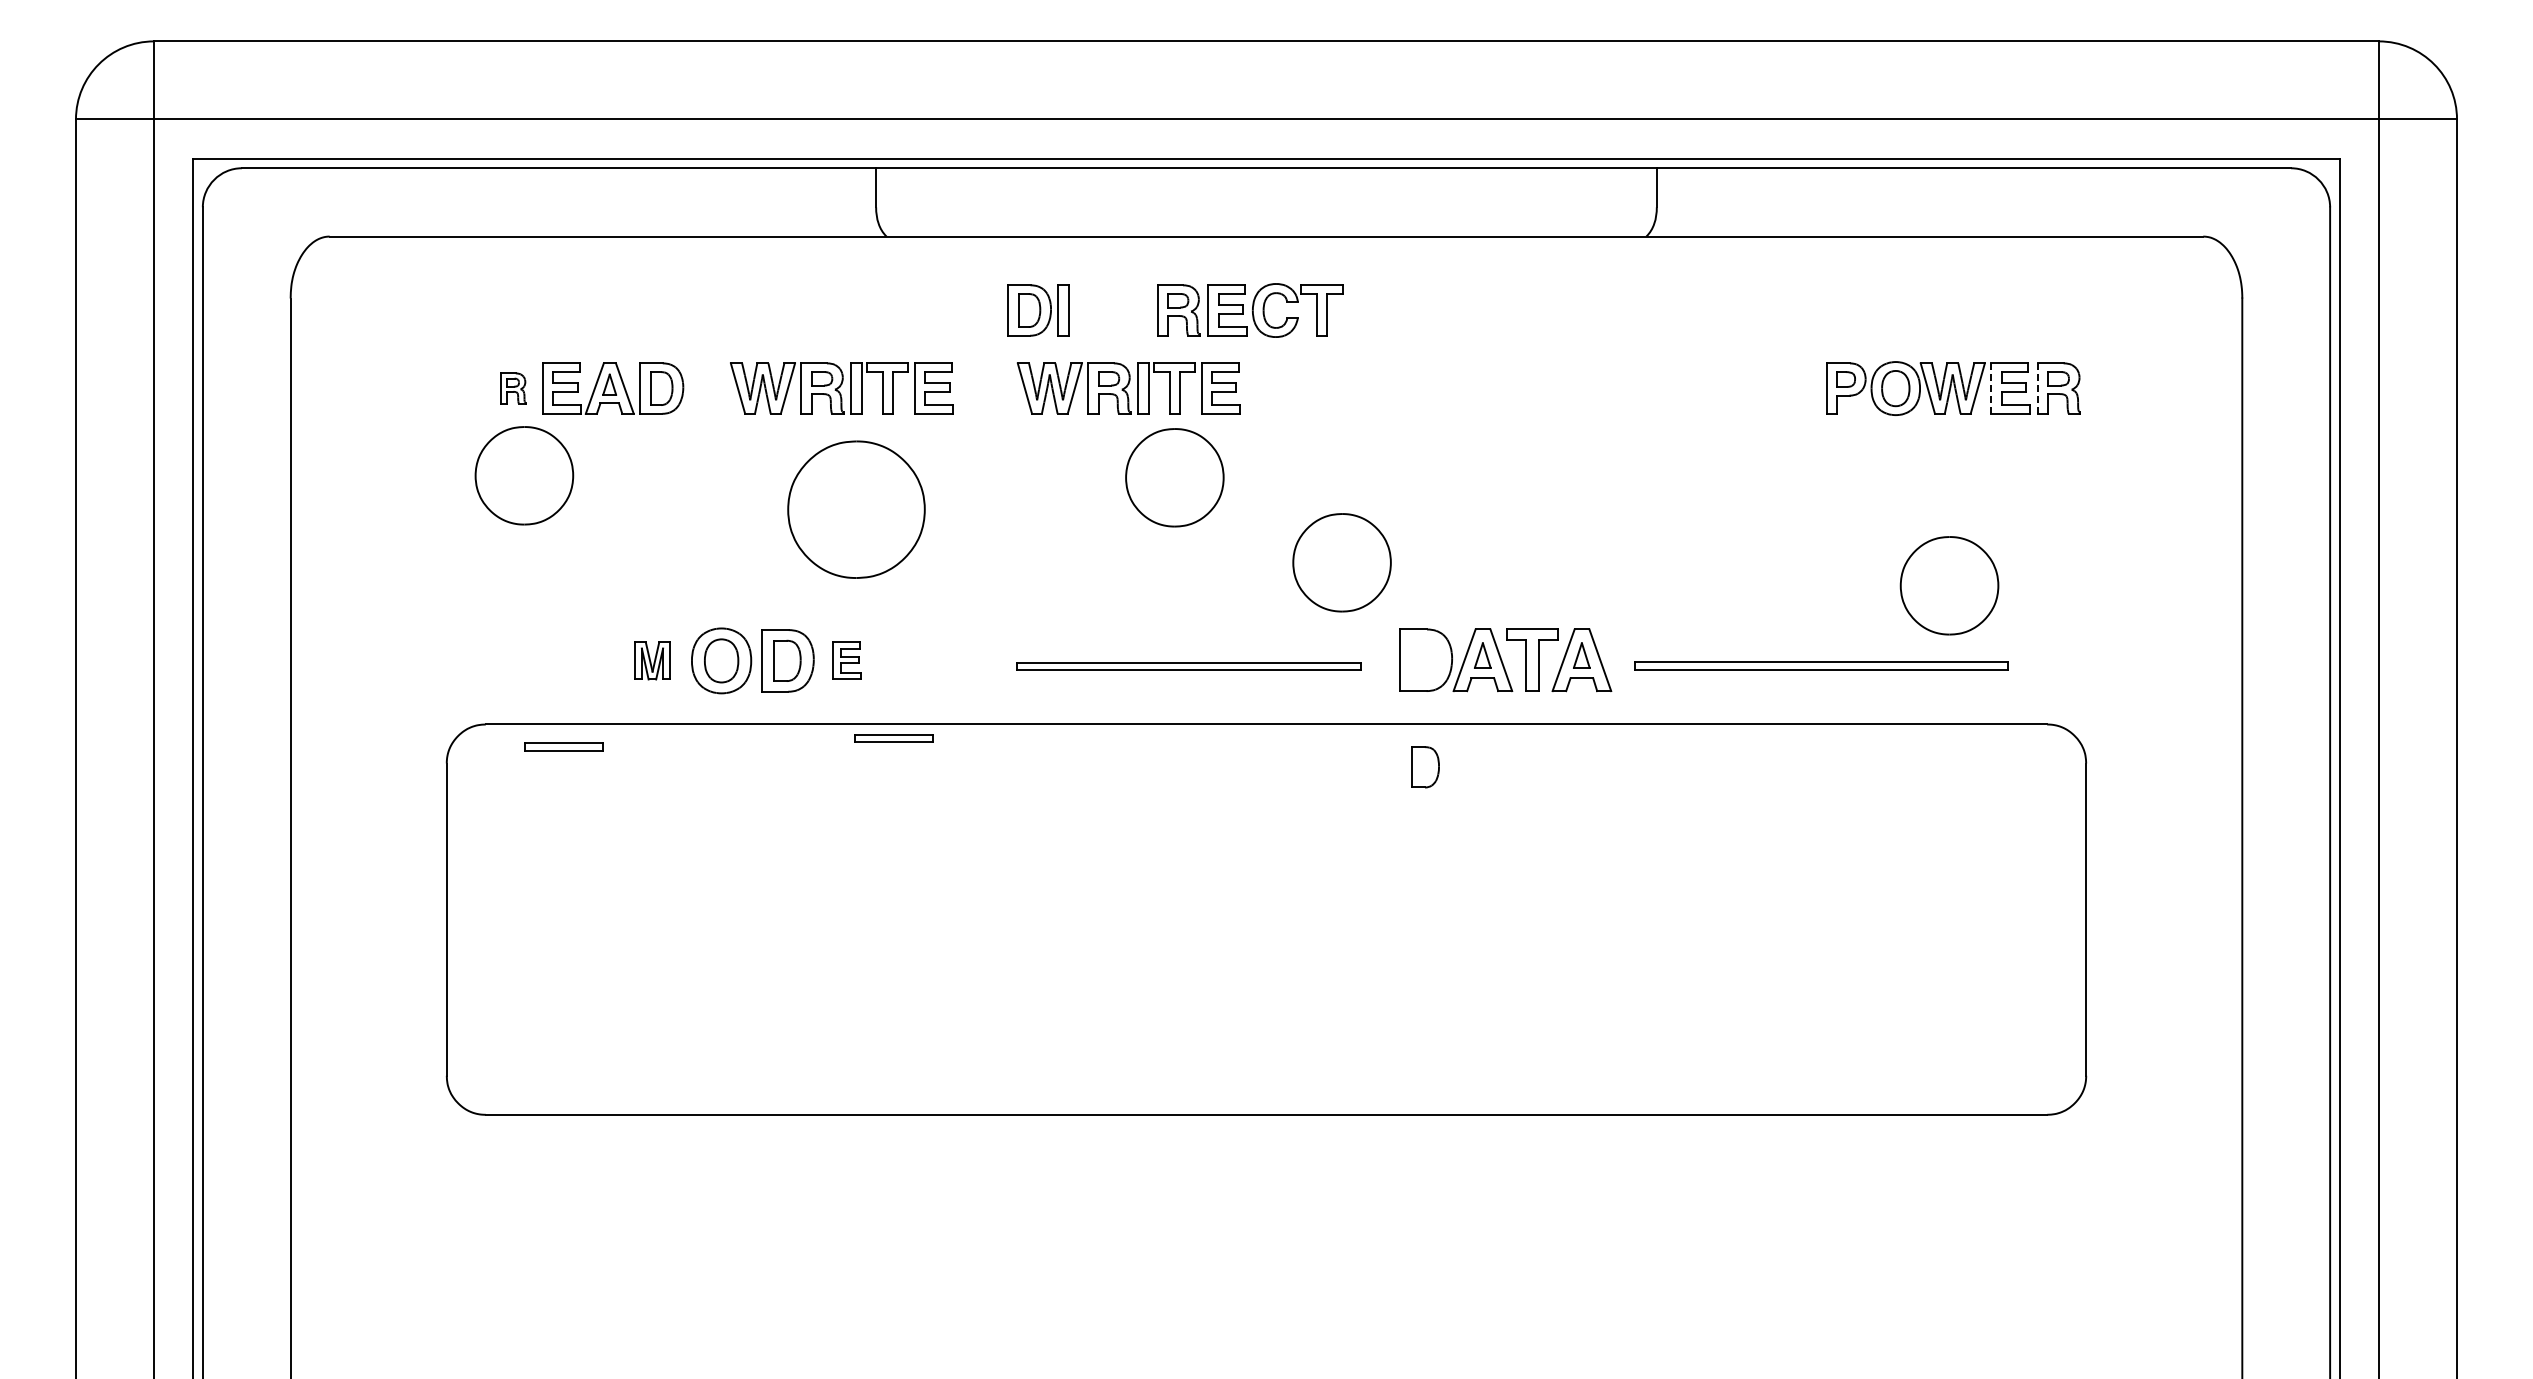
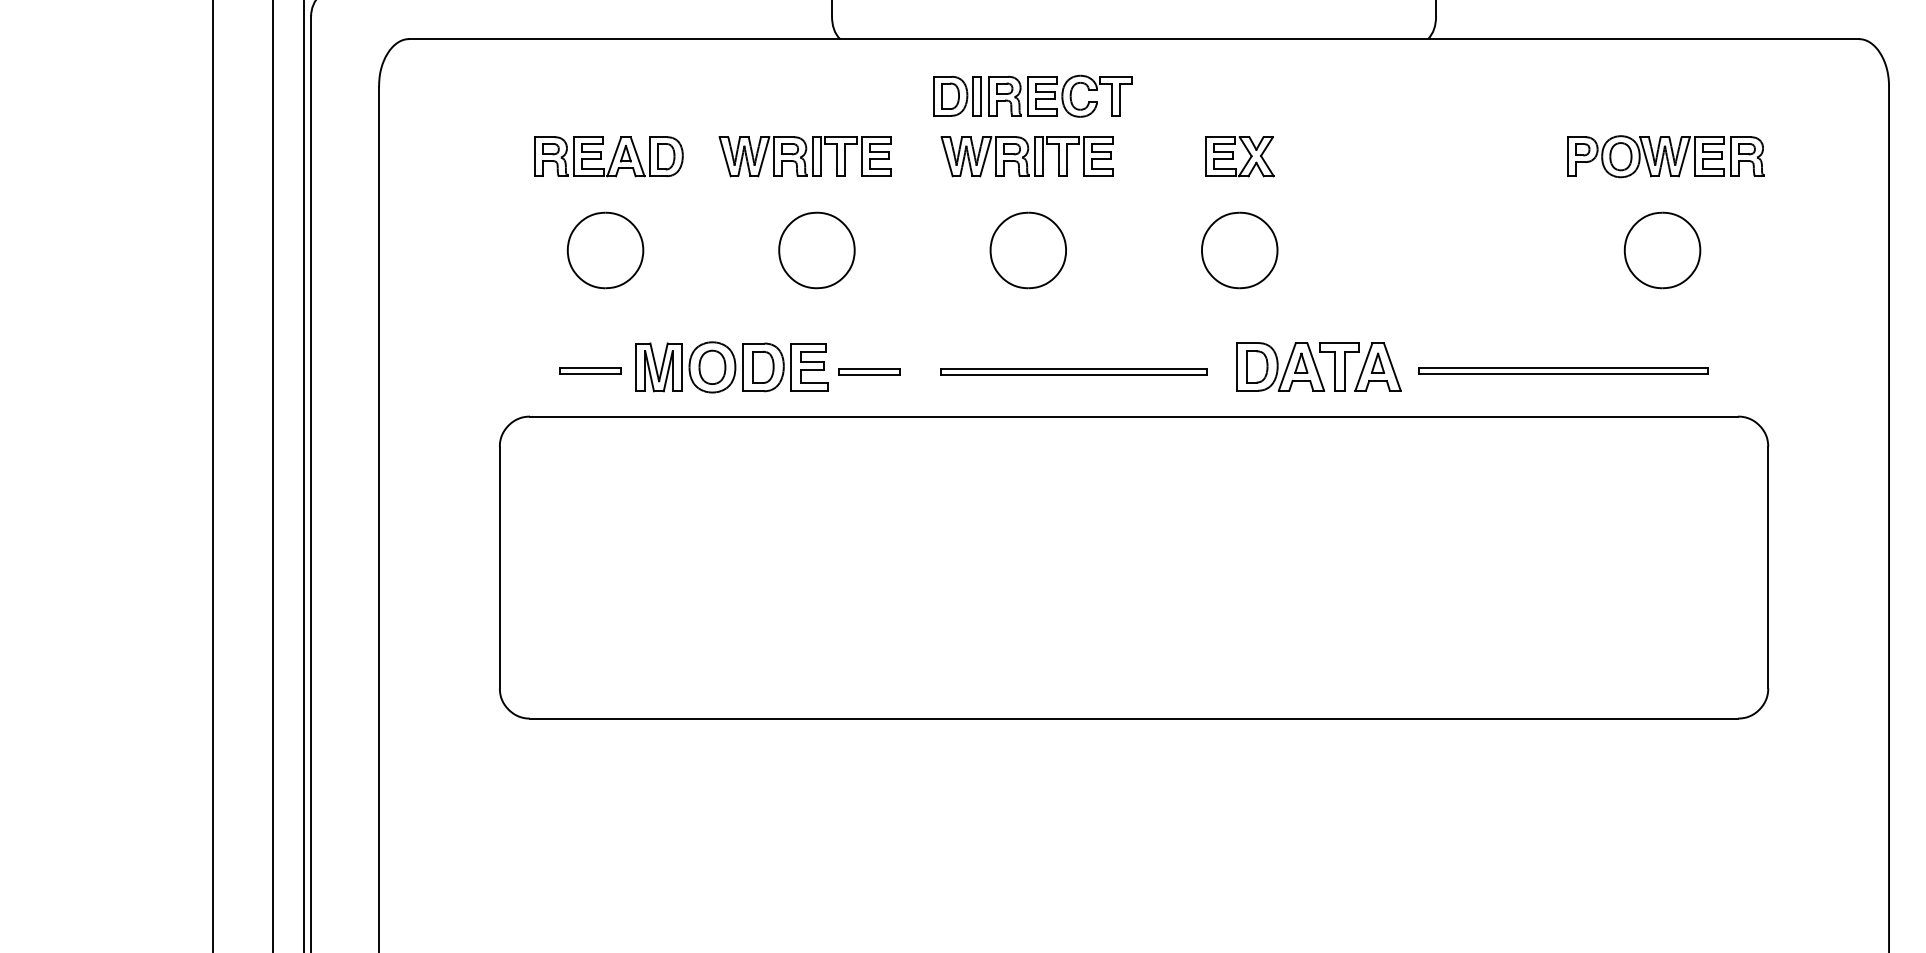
part: (1250, 310) -> (1060, 96), moved
part: (512, 388) -> (550, 156), size x1.67
part: (1395, 388) -> (1233, 156), added
line: (1991, 388) -> (1694, 156), dashed -> solid
line: (2038, 388) -> (1731, 156), dashed -> solid
part: (524, 475) -> (605, 250), moved
part: (1174, 477) -> (1028, 250), moved
part: (856, 509) -> (816, 250), size x0.71
part: (1341, 562) -> (1239, 250), moved
part: (1949, 585) -> (1662, 250), moved
part: (652, 660) -> (659, 367), size x1.67
part: (846, 660) -> (809, 367), size x1.67
part: (893, 738) -> (868, 371), moved
part: (563, 746) -> (590, 370), moved
part: (1425, 767) -> (1257, 367), moved

